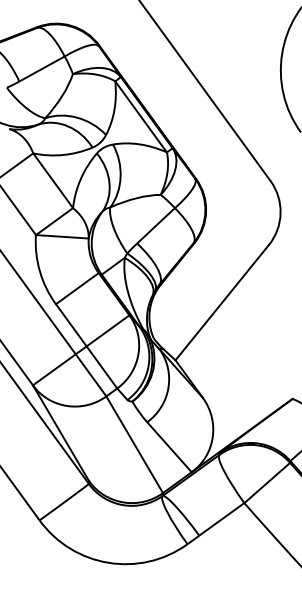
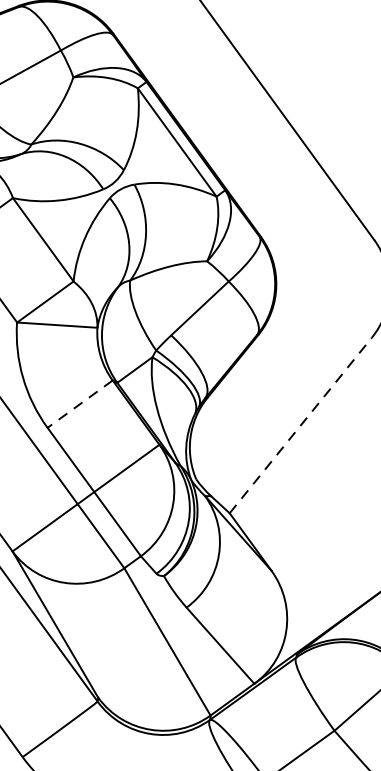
line: (76, 288) -> (78, 403), solid -> dashed
line: (222, 302) -> (301, 425), solid -> dashed

